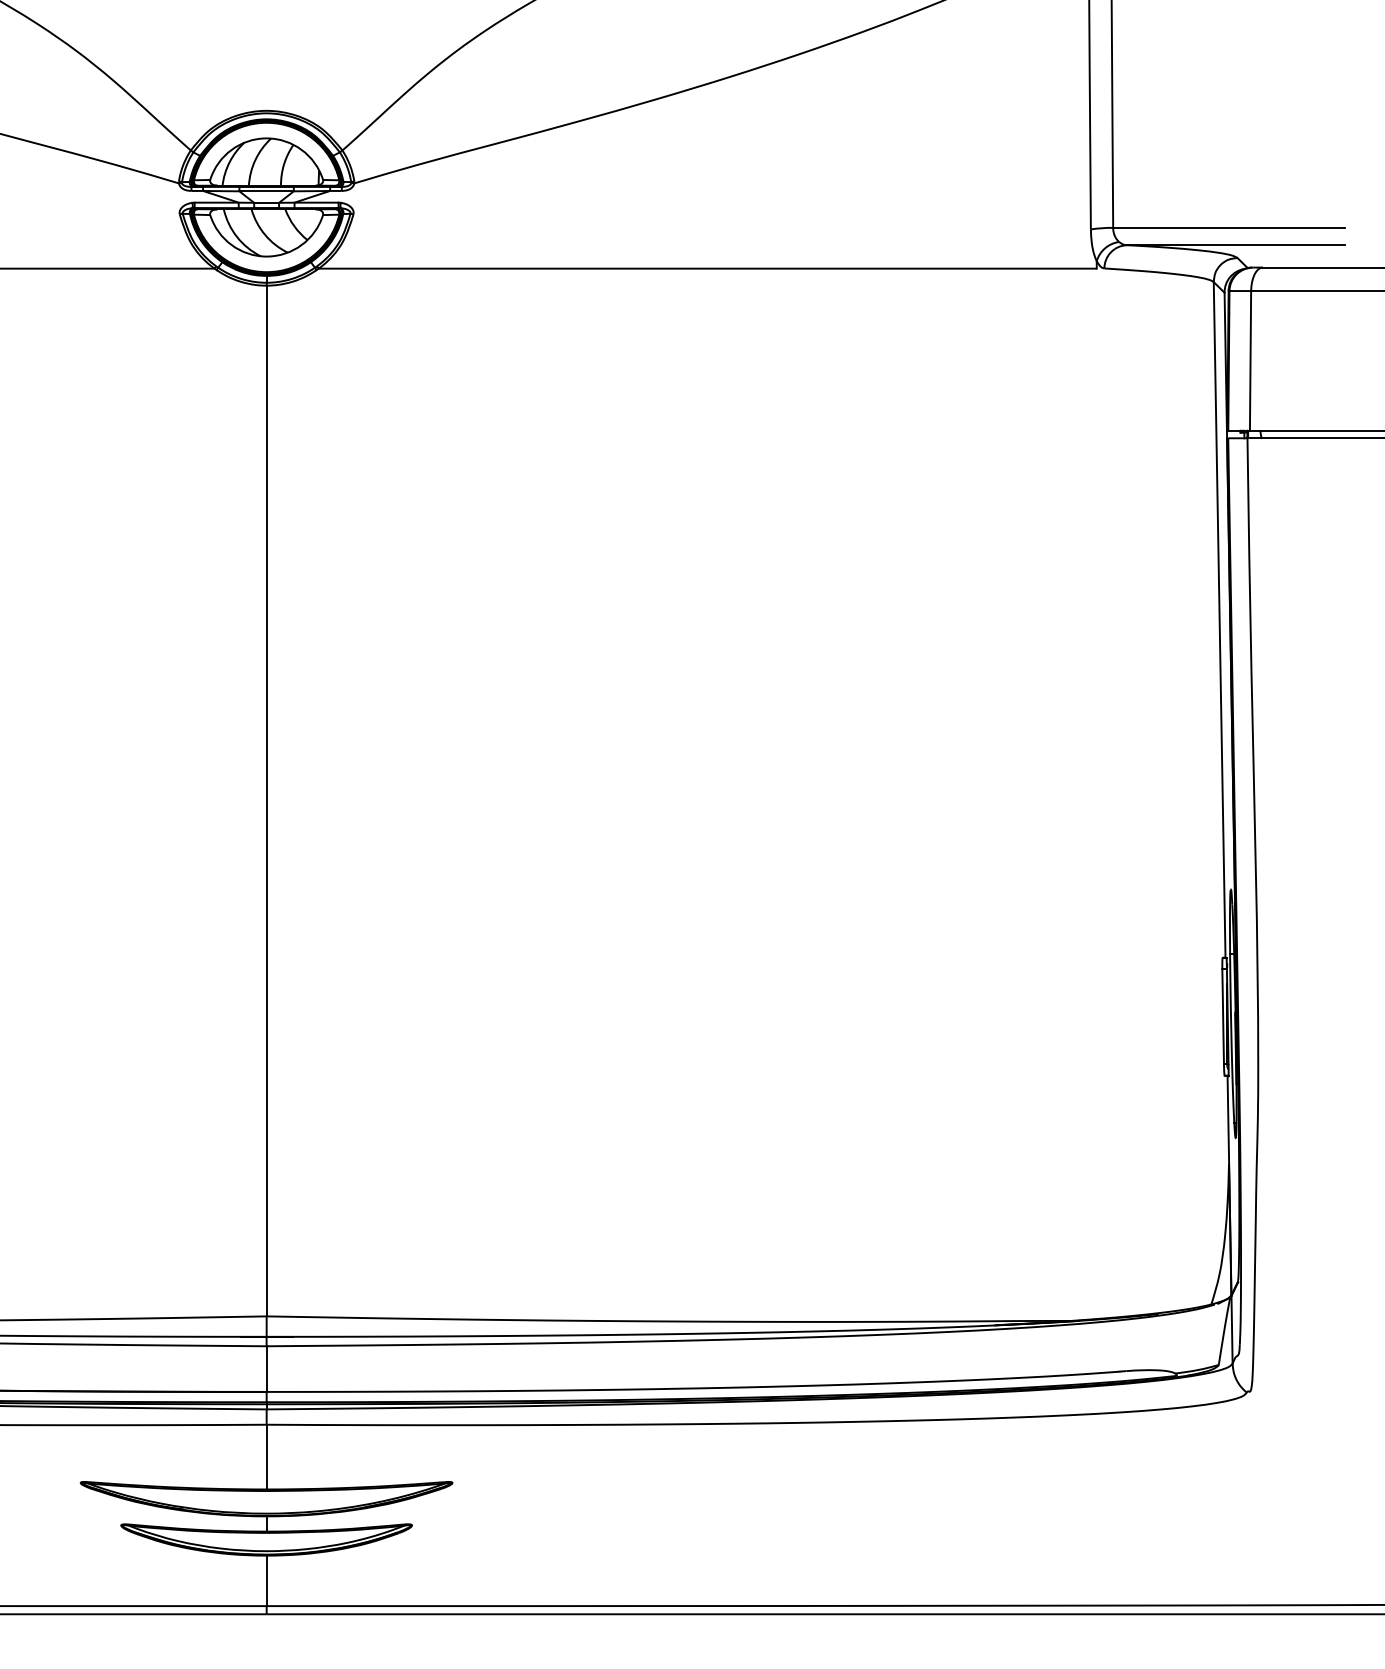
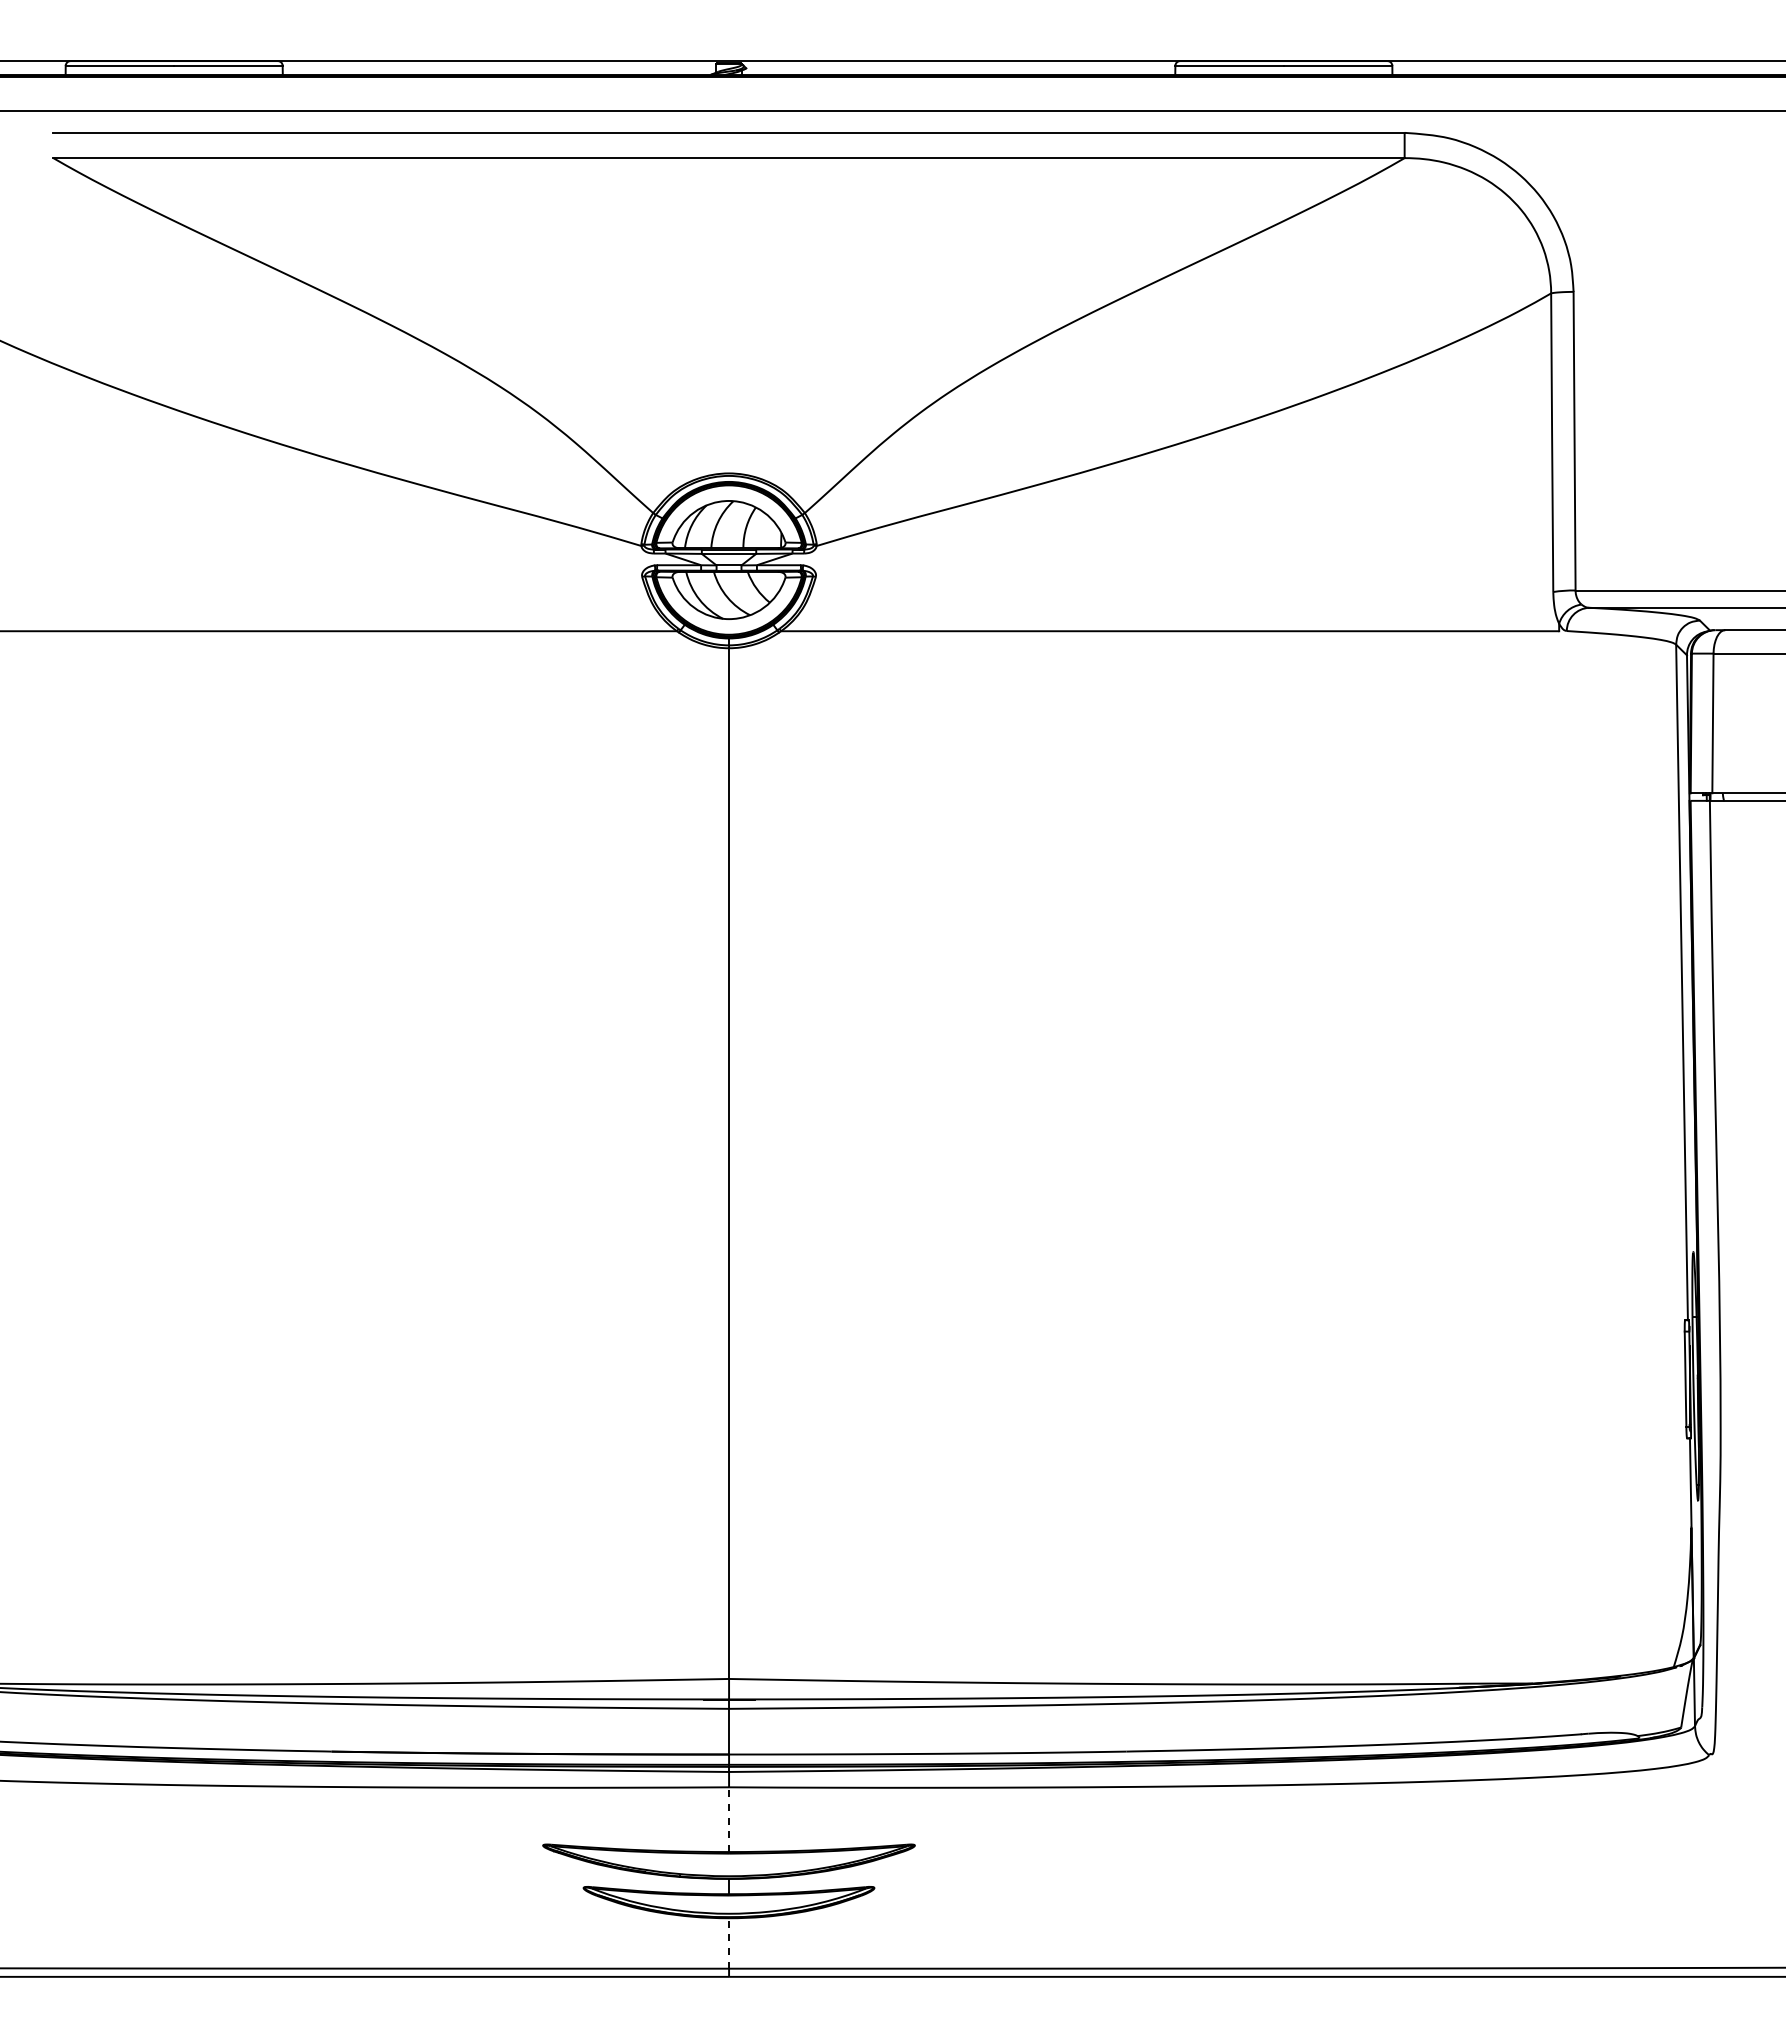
line: (267, 1456) -> (729, 1819), solid -> dashed
line: (267, 1579) -> (729, 1942), solid -> dashed

